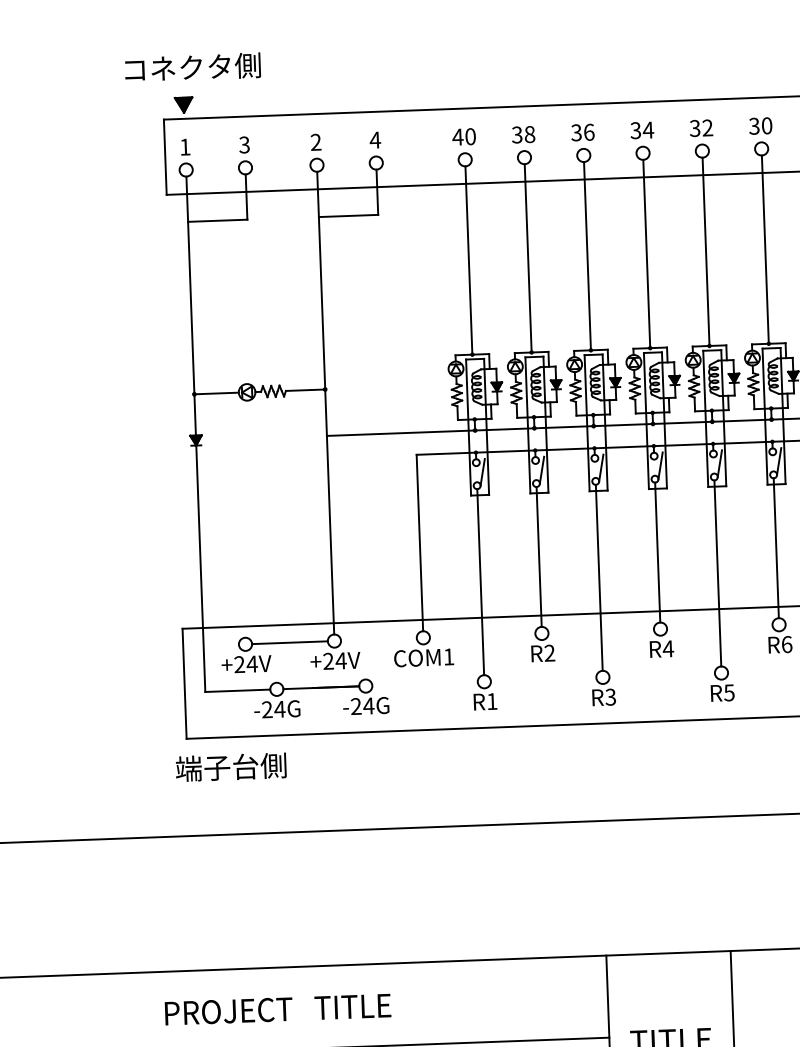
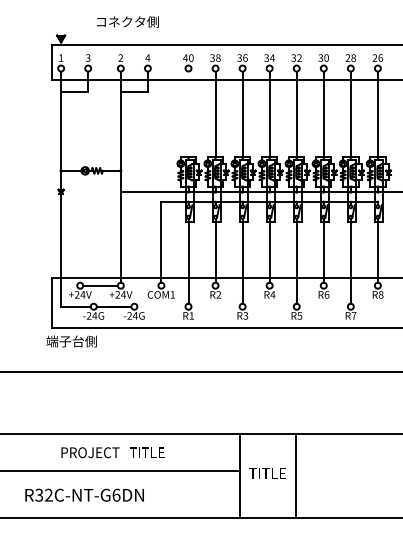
text: (191, 66) -> (127, 21), moved
line: (468, 260) -> (188, 114), removed
text: (276, 1009) -> (112, 452), moved

